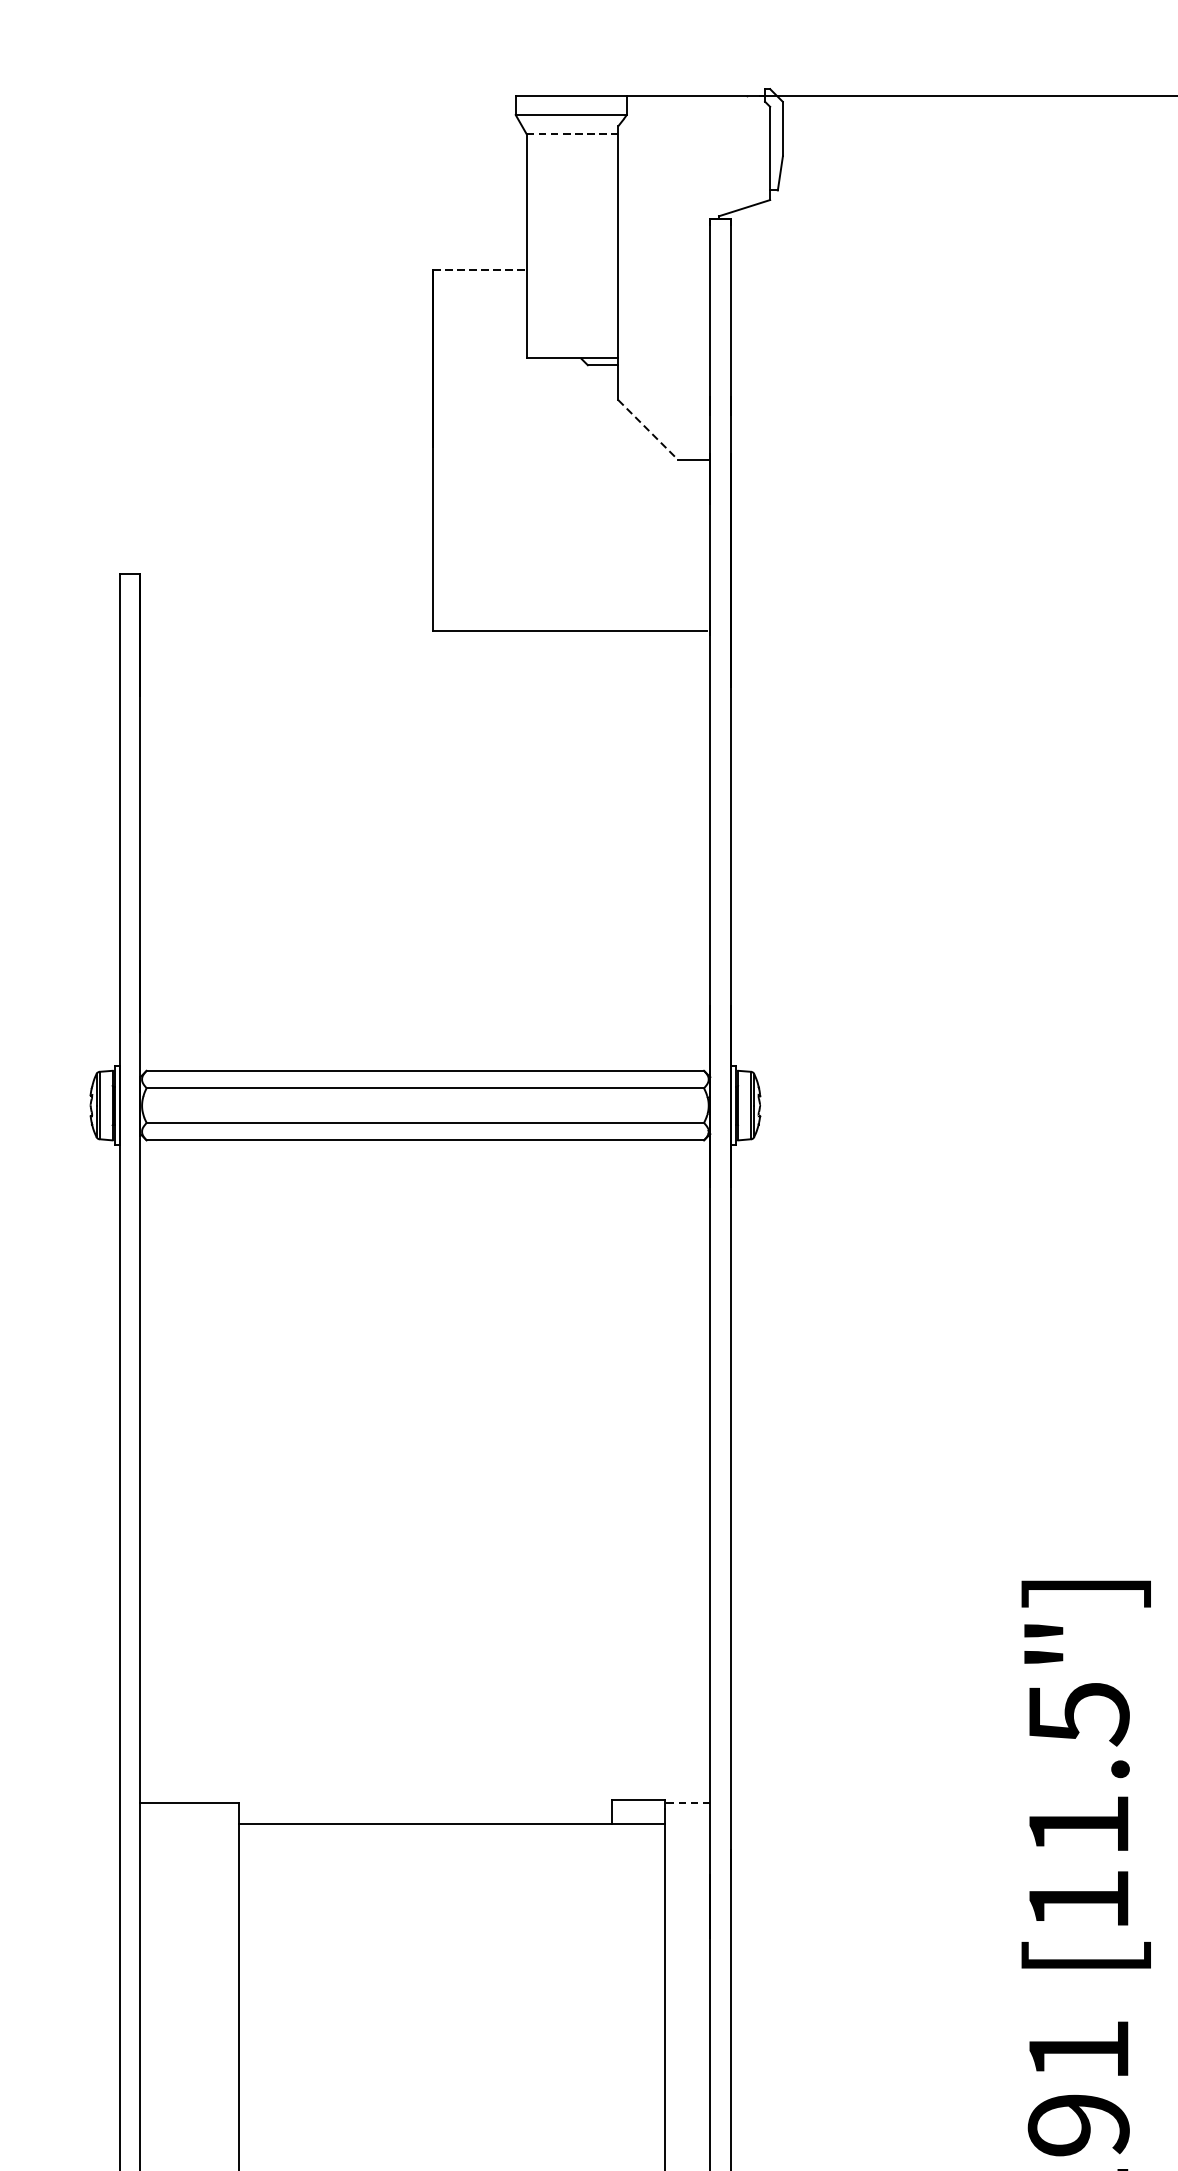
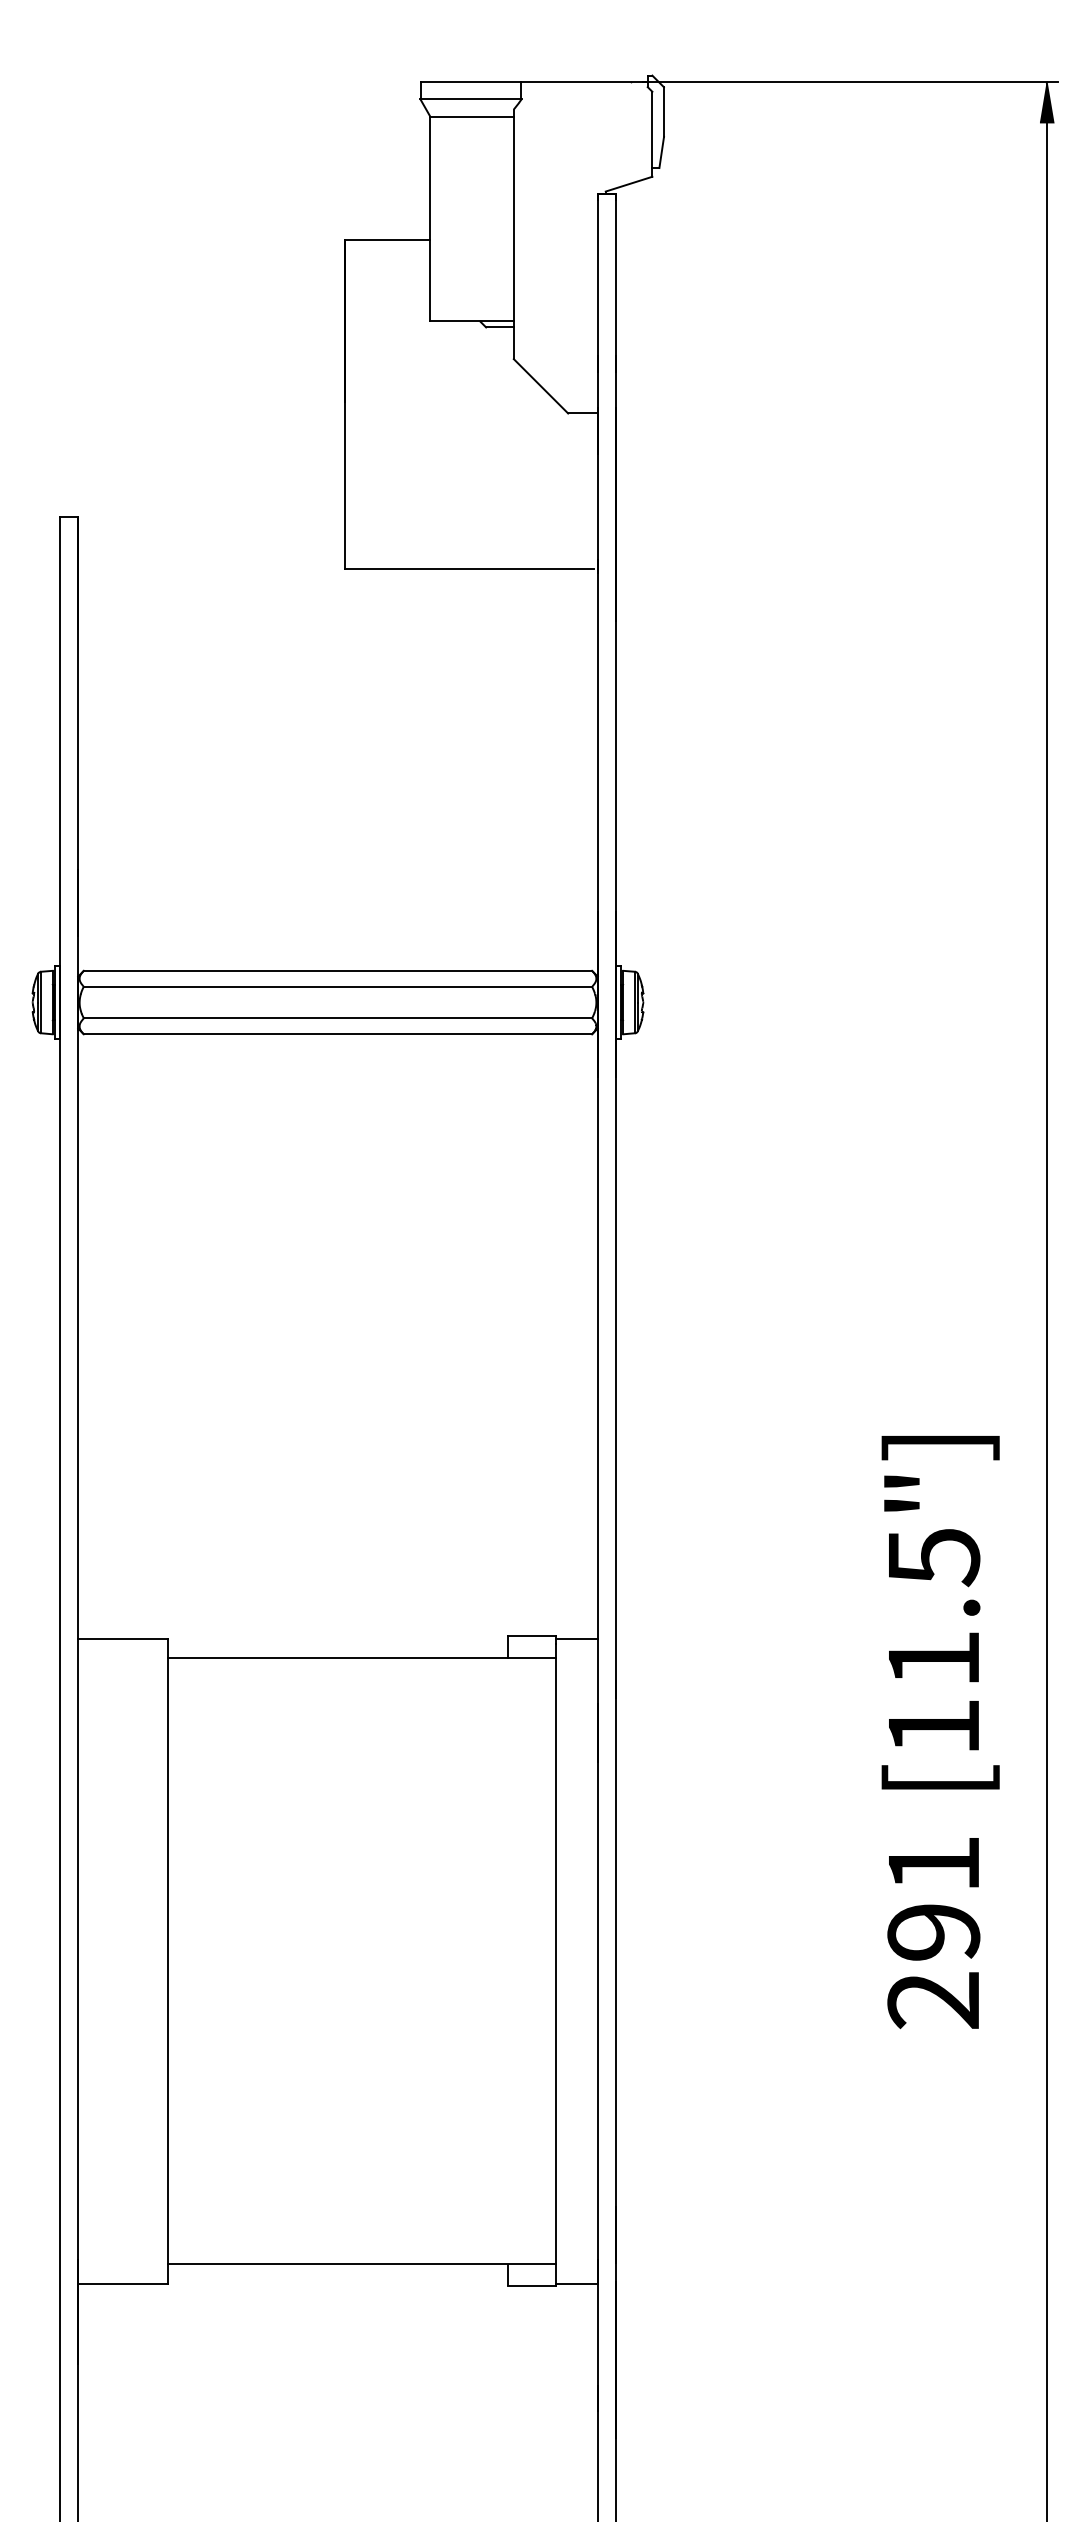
line: (572, 133) -> (472, 116), dashed -> solid
line: (479, 269) -> (387, 240), dashed -> solid
line: (648, 430) -> (541, 386), dashed -> solid
line: (688, 1802) -> (577, 1638), dashed -> solid

